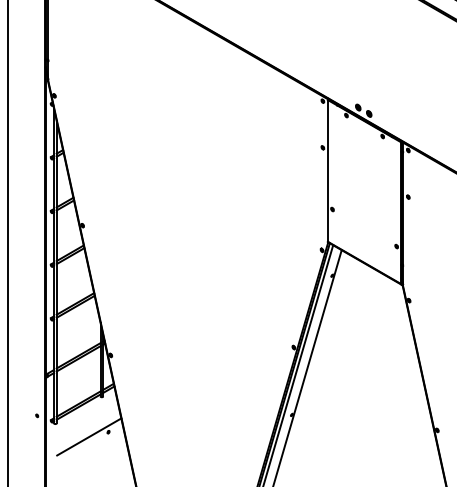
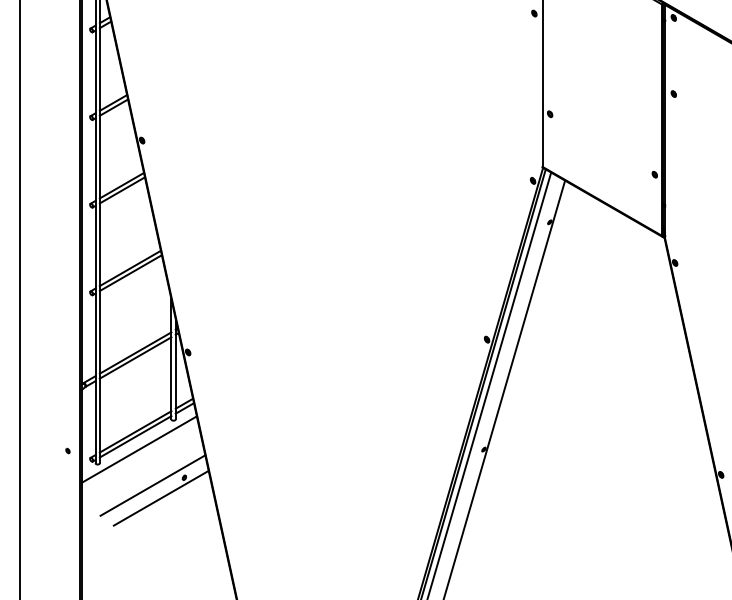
line: (80, 414) -> (138, 448), added
line: (94, 444) -> (161, 497), added

